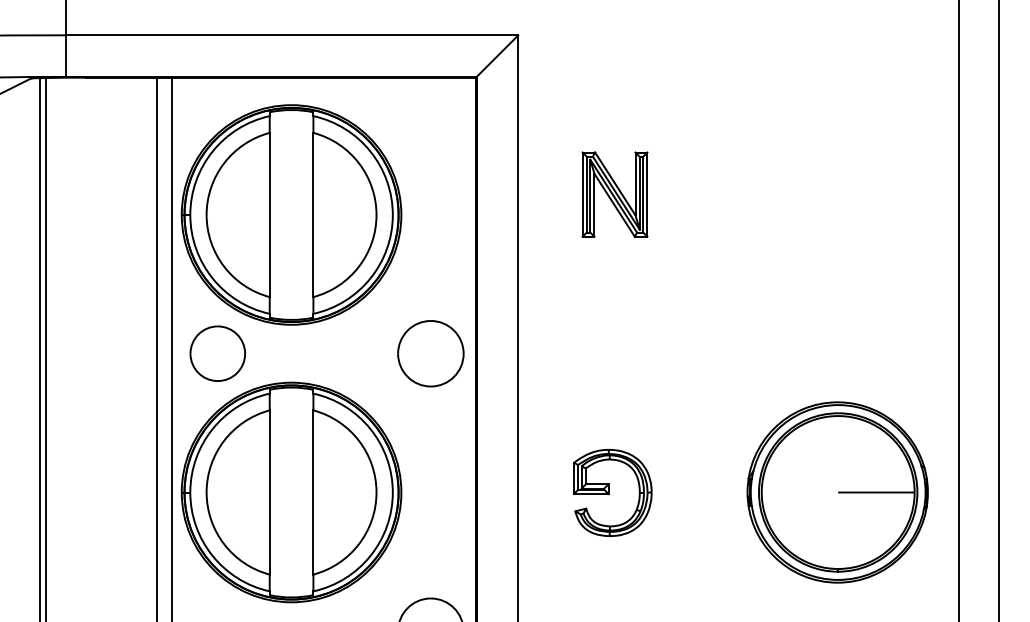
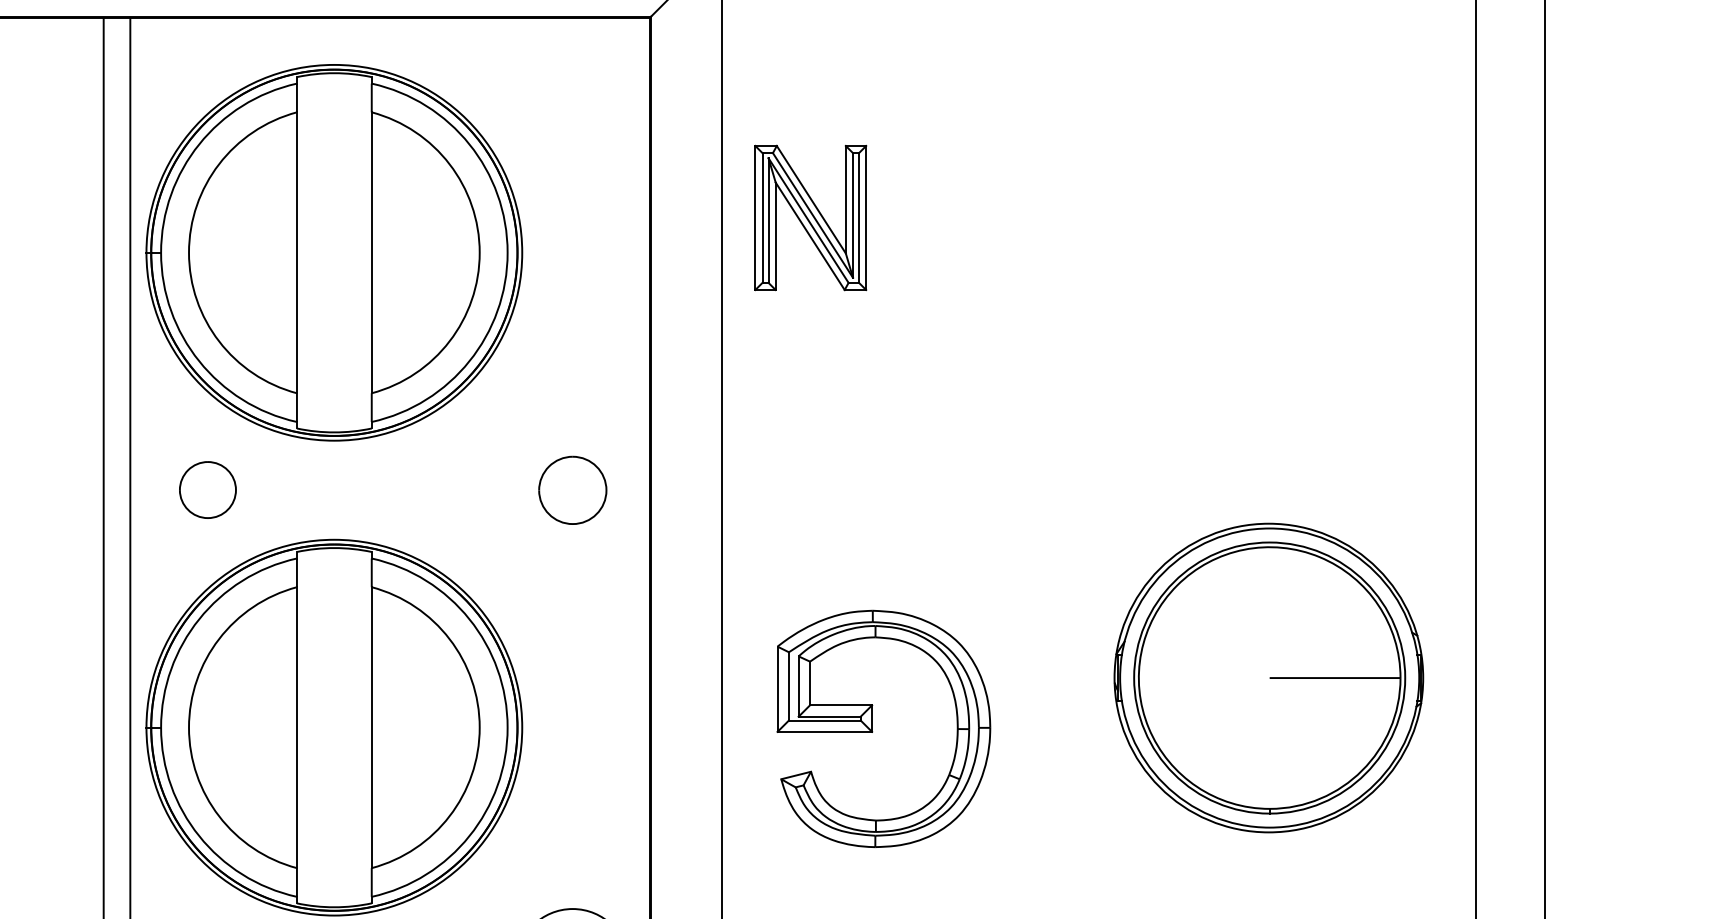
part: (614, 194) -> (809, 217), moved
part: (217, 353) -> (207, 489), size x0.6
part: (430, 353) -> (572, 489), size x0.6
part: (612, 492) -> (883, 727), size x1.6
part: (837, 492) -> (1268, 678), moved

